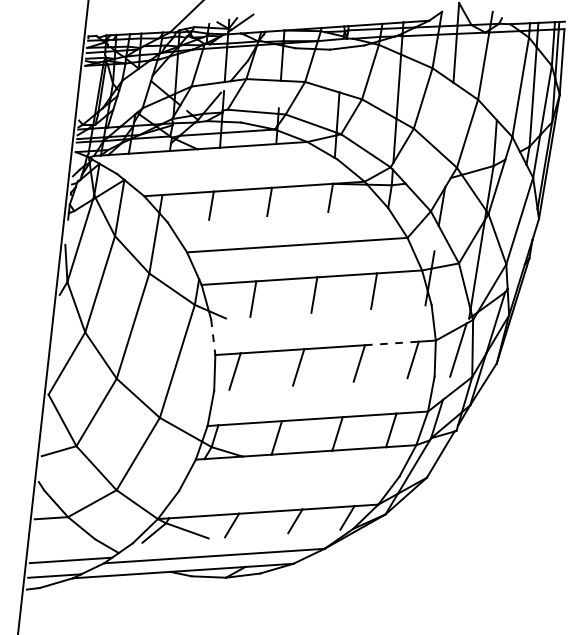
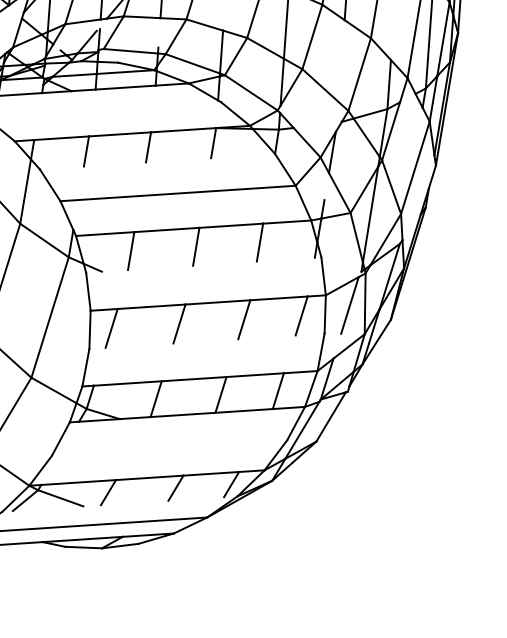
line: (213, 337) -> (88, 292), dashed -> solid
line: (391, 343) -> (278, 298), dashed -> solid

